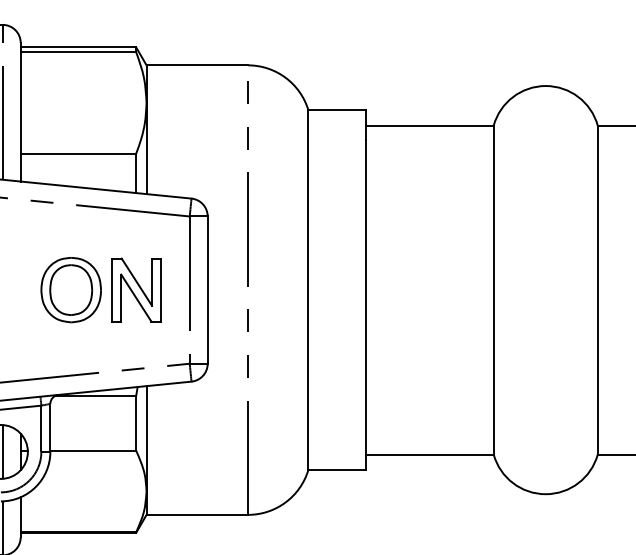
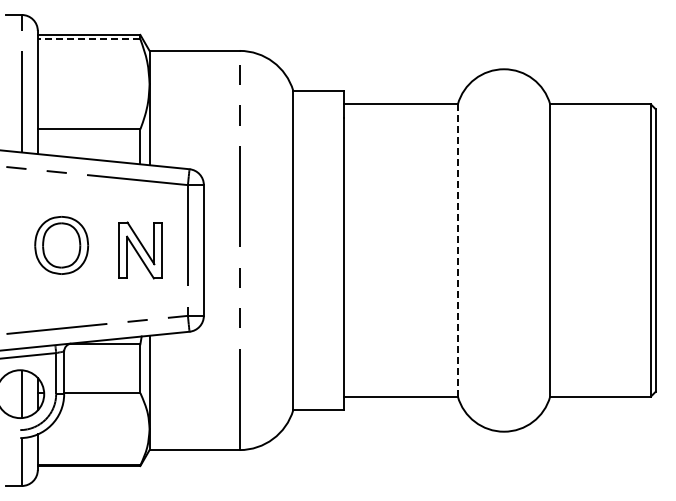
line: (77, 52) -> (88, 39), solid -> dashed
part: (71, 290) -> (61, 245), moved
line: (493, 290) -> (457, 250), solid -> dashed

